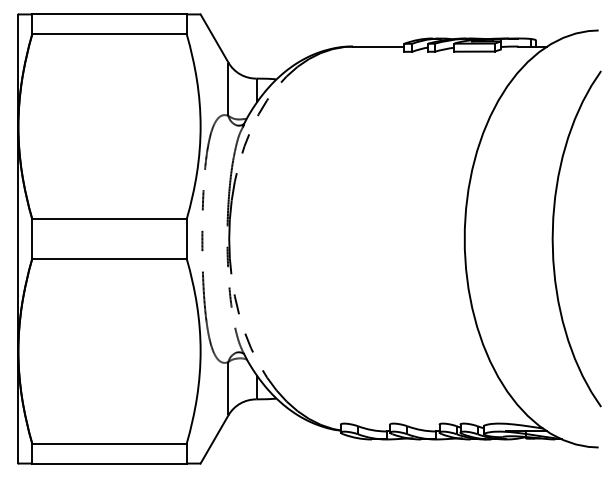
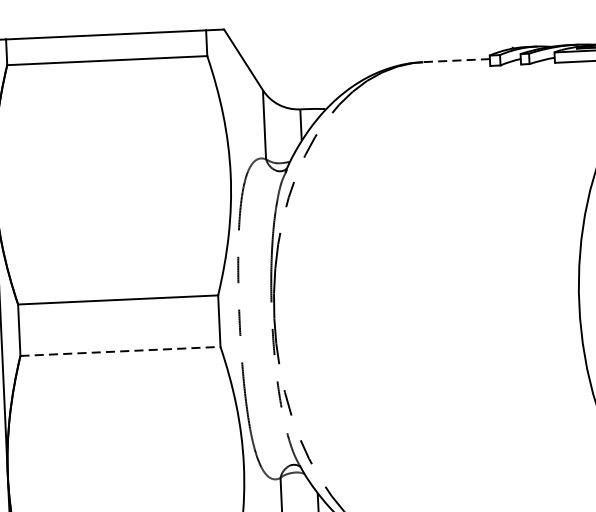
line: (378, 46) -> (456, 60), solid -> dashed
line: (109, 258) -> (120, 350), solid -> dashed

